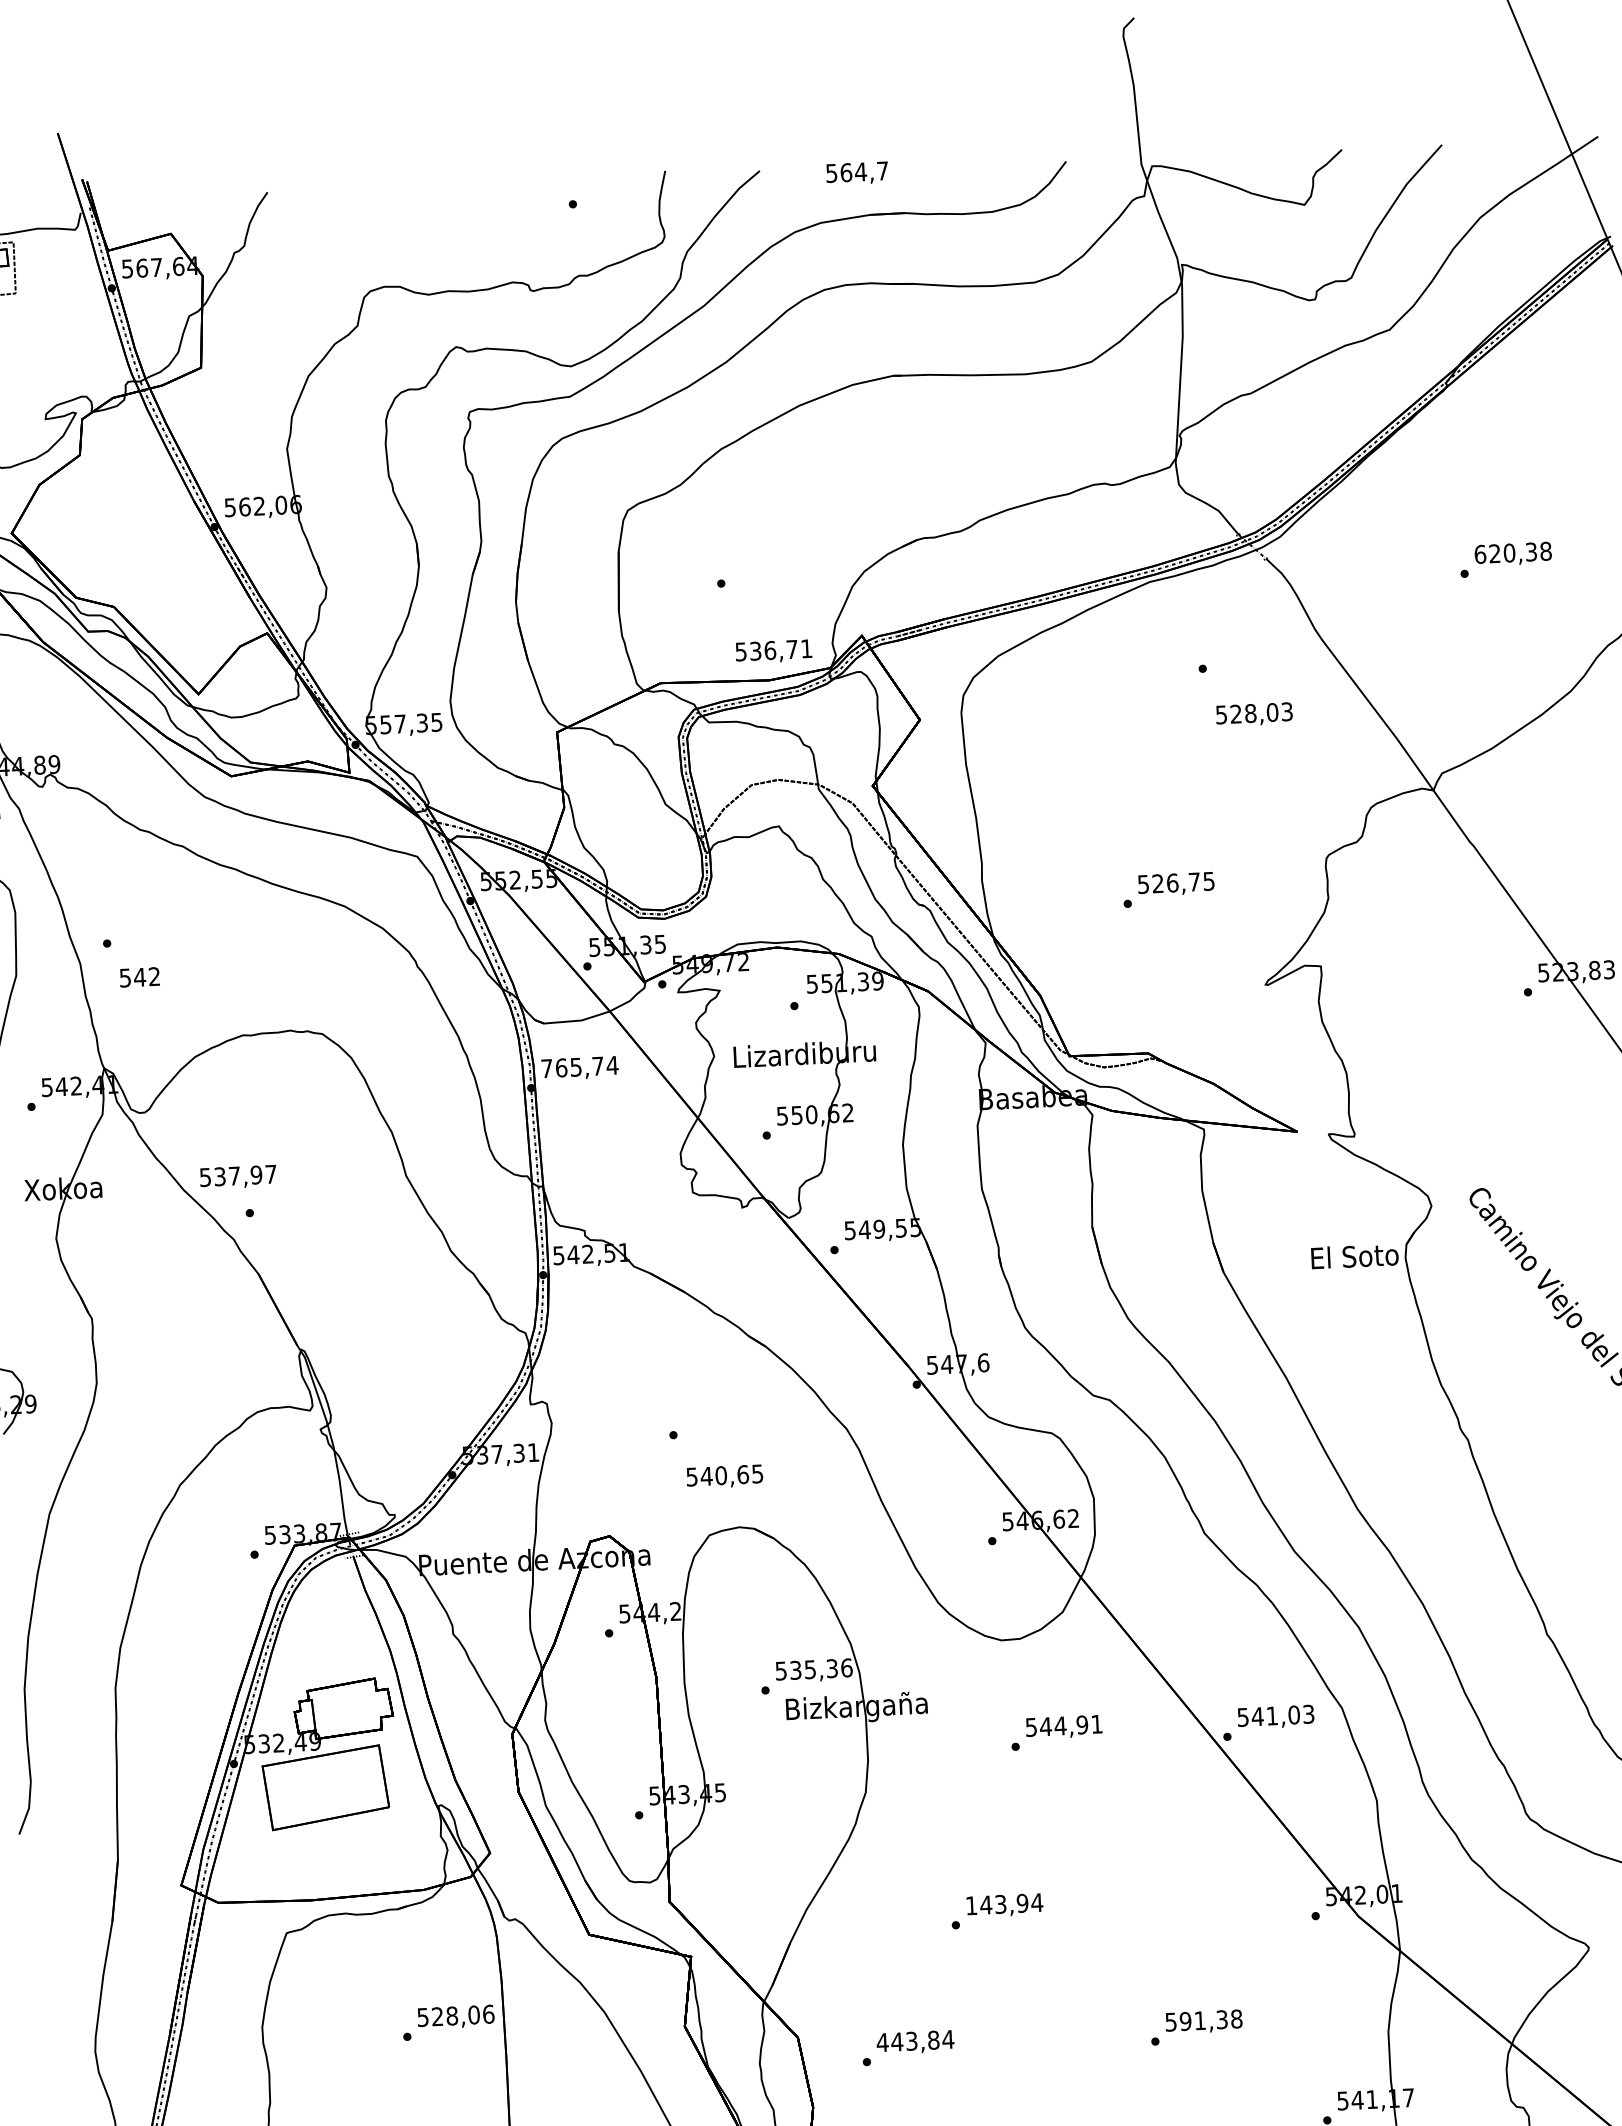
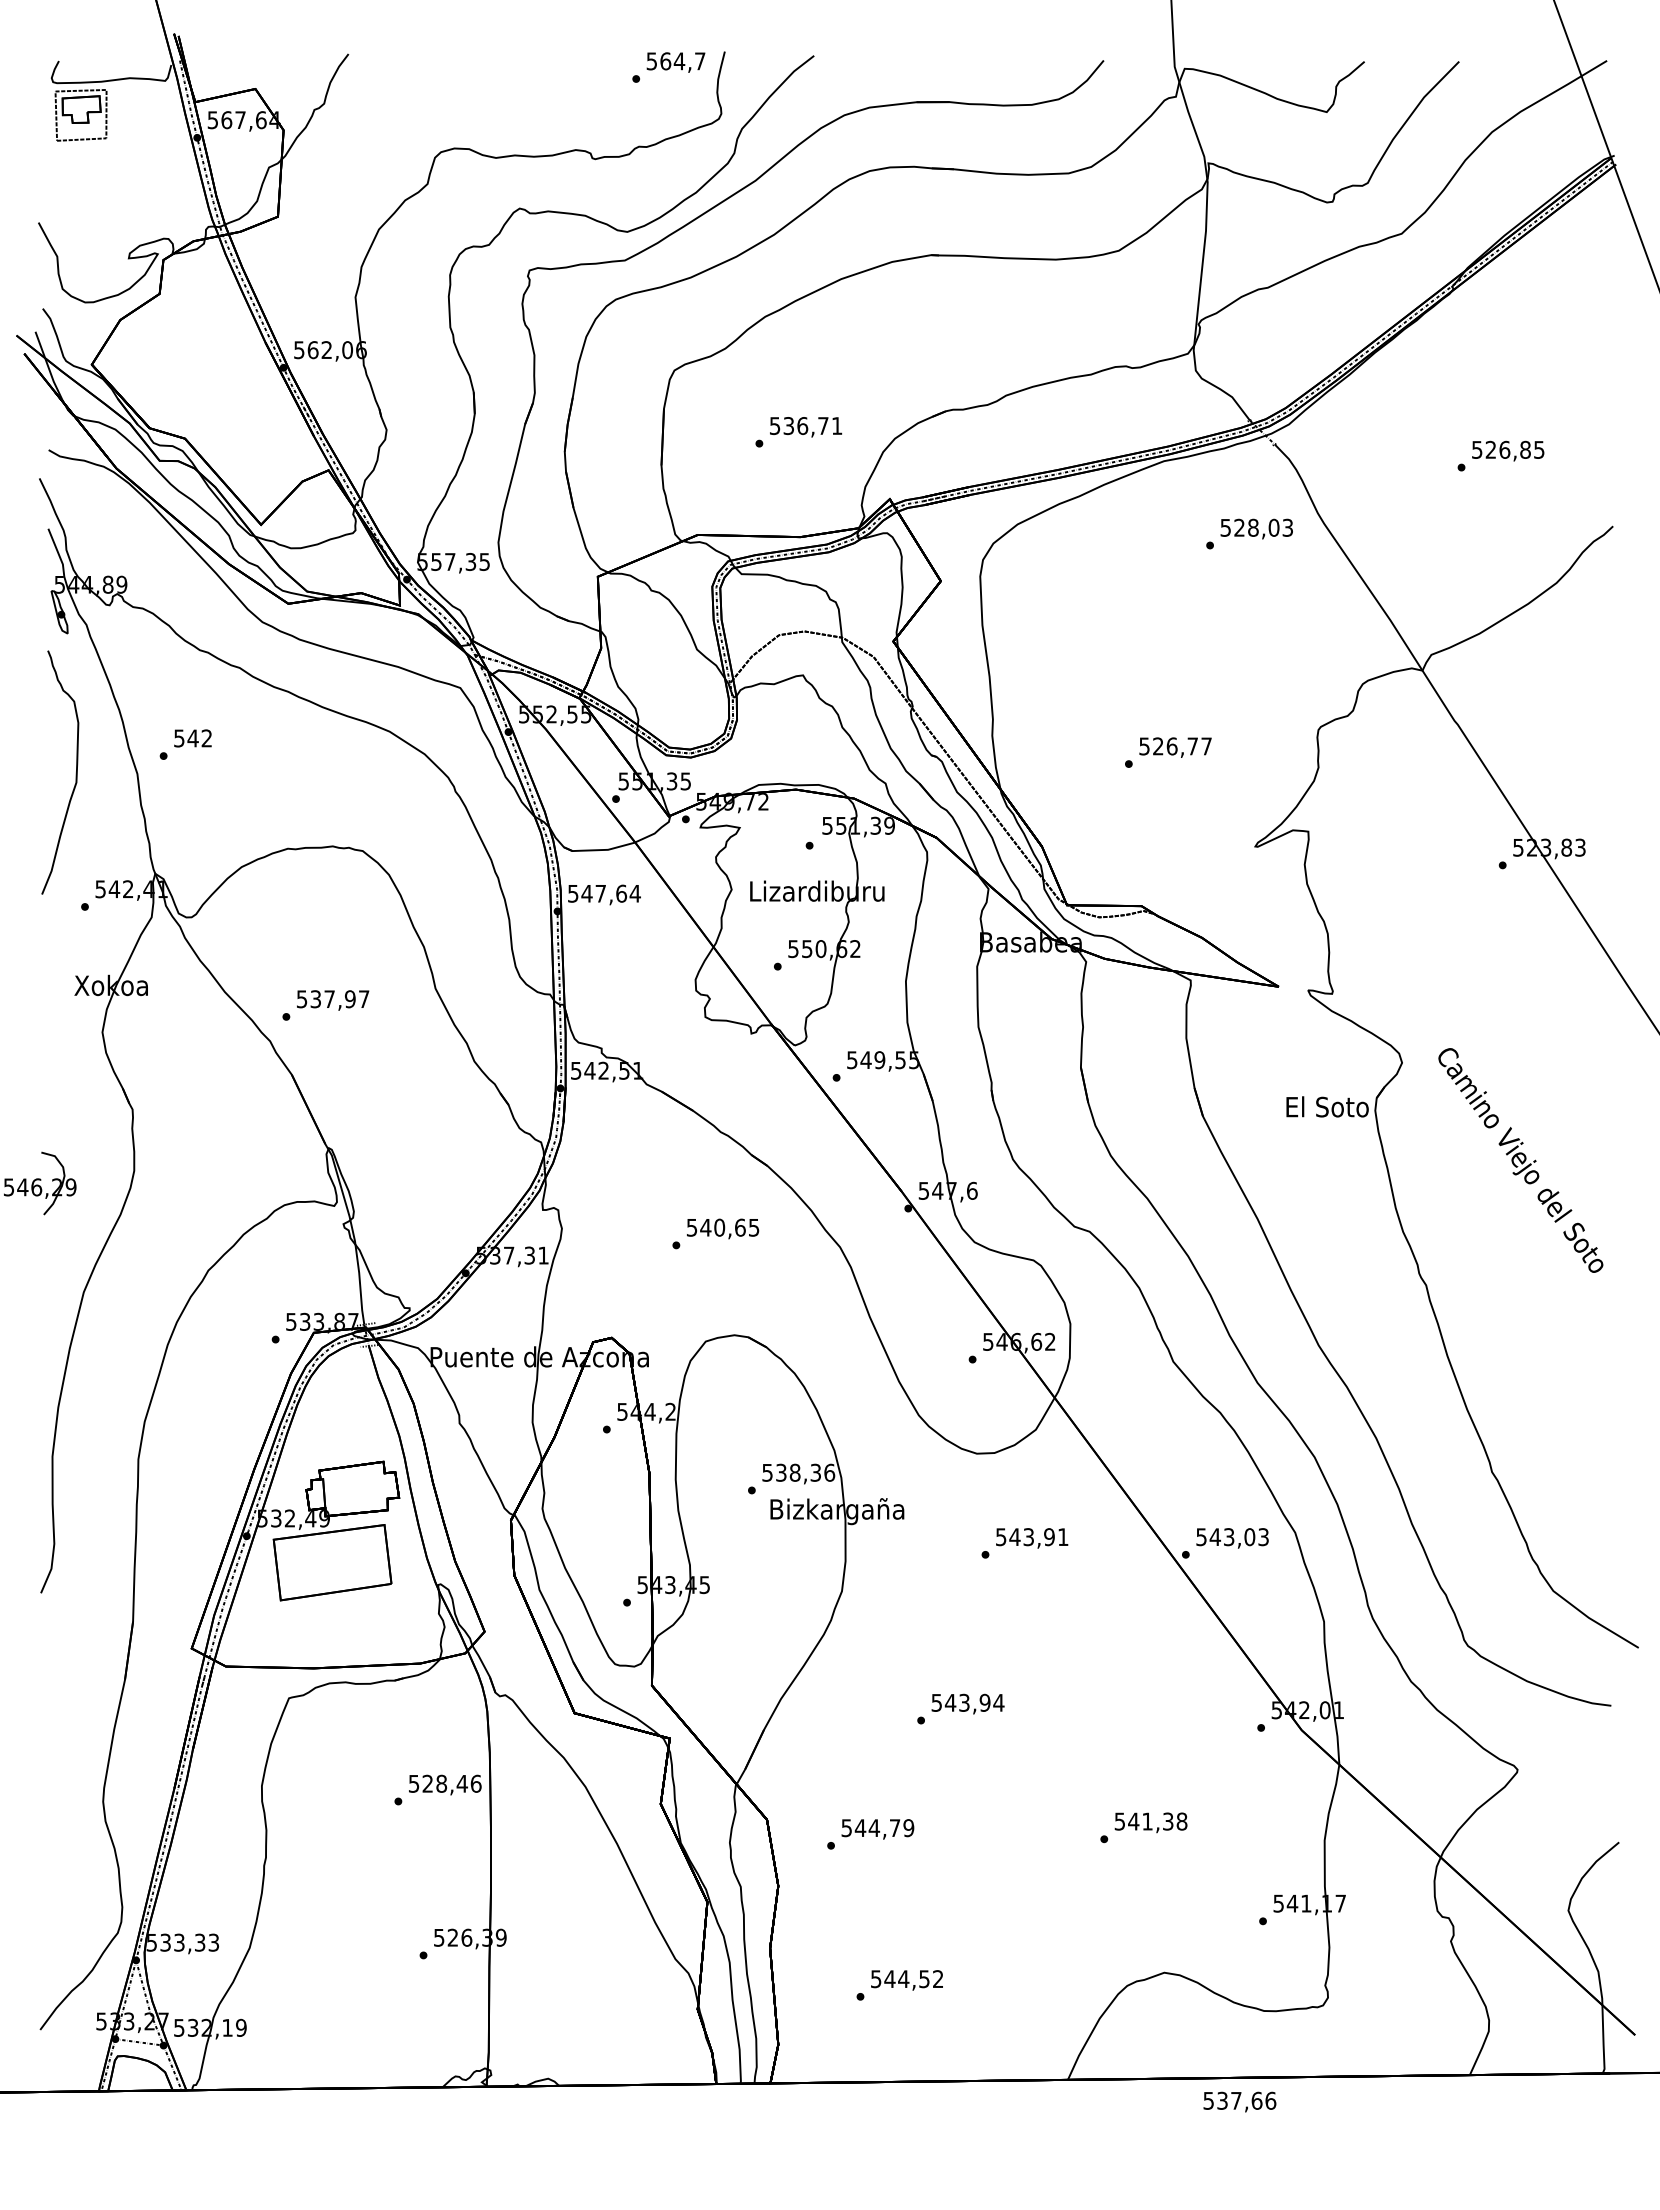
text: (856, 173) -> (675, 62), moved
text: (1513, 552) -> (1508, 449), 620,38 -> 526,85
text: (774, 651) -> (806, 427), moved
text: (1254, 714) -> (1256, 528), moved
text: (1208, 881) -> (1206, 746), 526,75 -> 526,77
text: (139, 977) -> (192, 738), moved
text: (572, 1067) -> (597, 893), 765,74 -> 547,64
text: (238, 1177) -> (333, 1000), moved
text: (725, 1476) -> (723, 1228), moved
text: (809, 1669) -> (794, 1472), 535,36 -> 538,36
text: (1272, 1716) -> (1229, 1537), 541,03 -> 543,03
text: (1060, 1726) -> (1028, 1537), 544,91 -> 543,91
text: (971, 1905) -> (936, 1702), 143,94 -> 543,94
text: (474, 2014) -> (462, 1783), 528,06 -> 528,46
text: (1185, 2021) -> (1133, 1821), 591,38 -> 541,38
text: (915, 2041) -> (877, 1828), 443,84 -> 544,79

